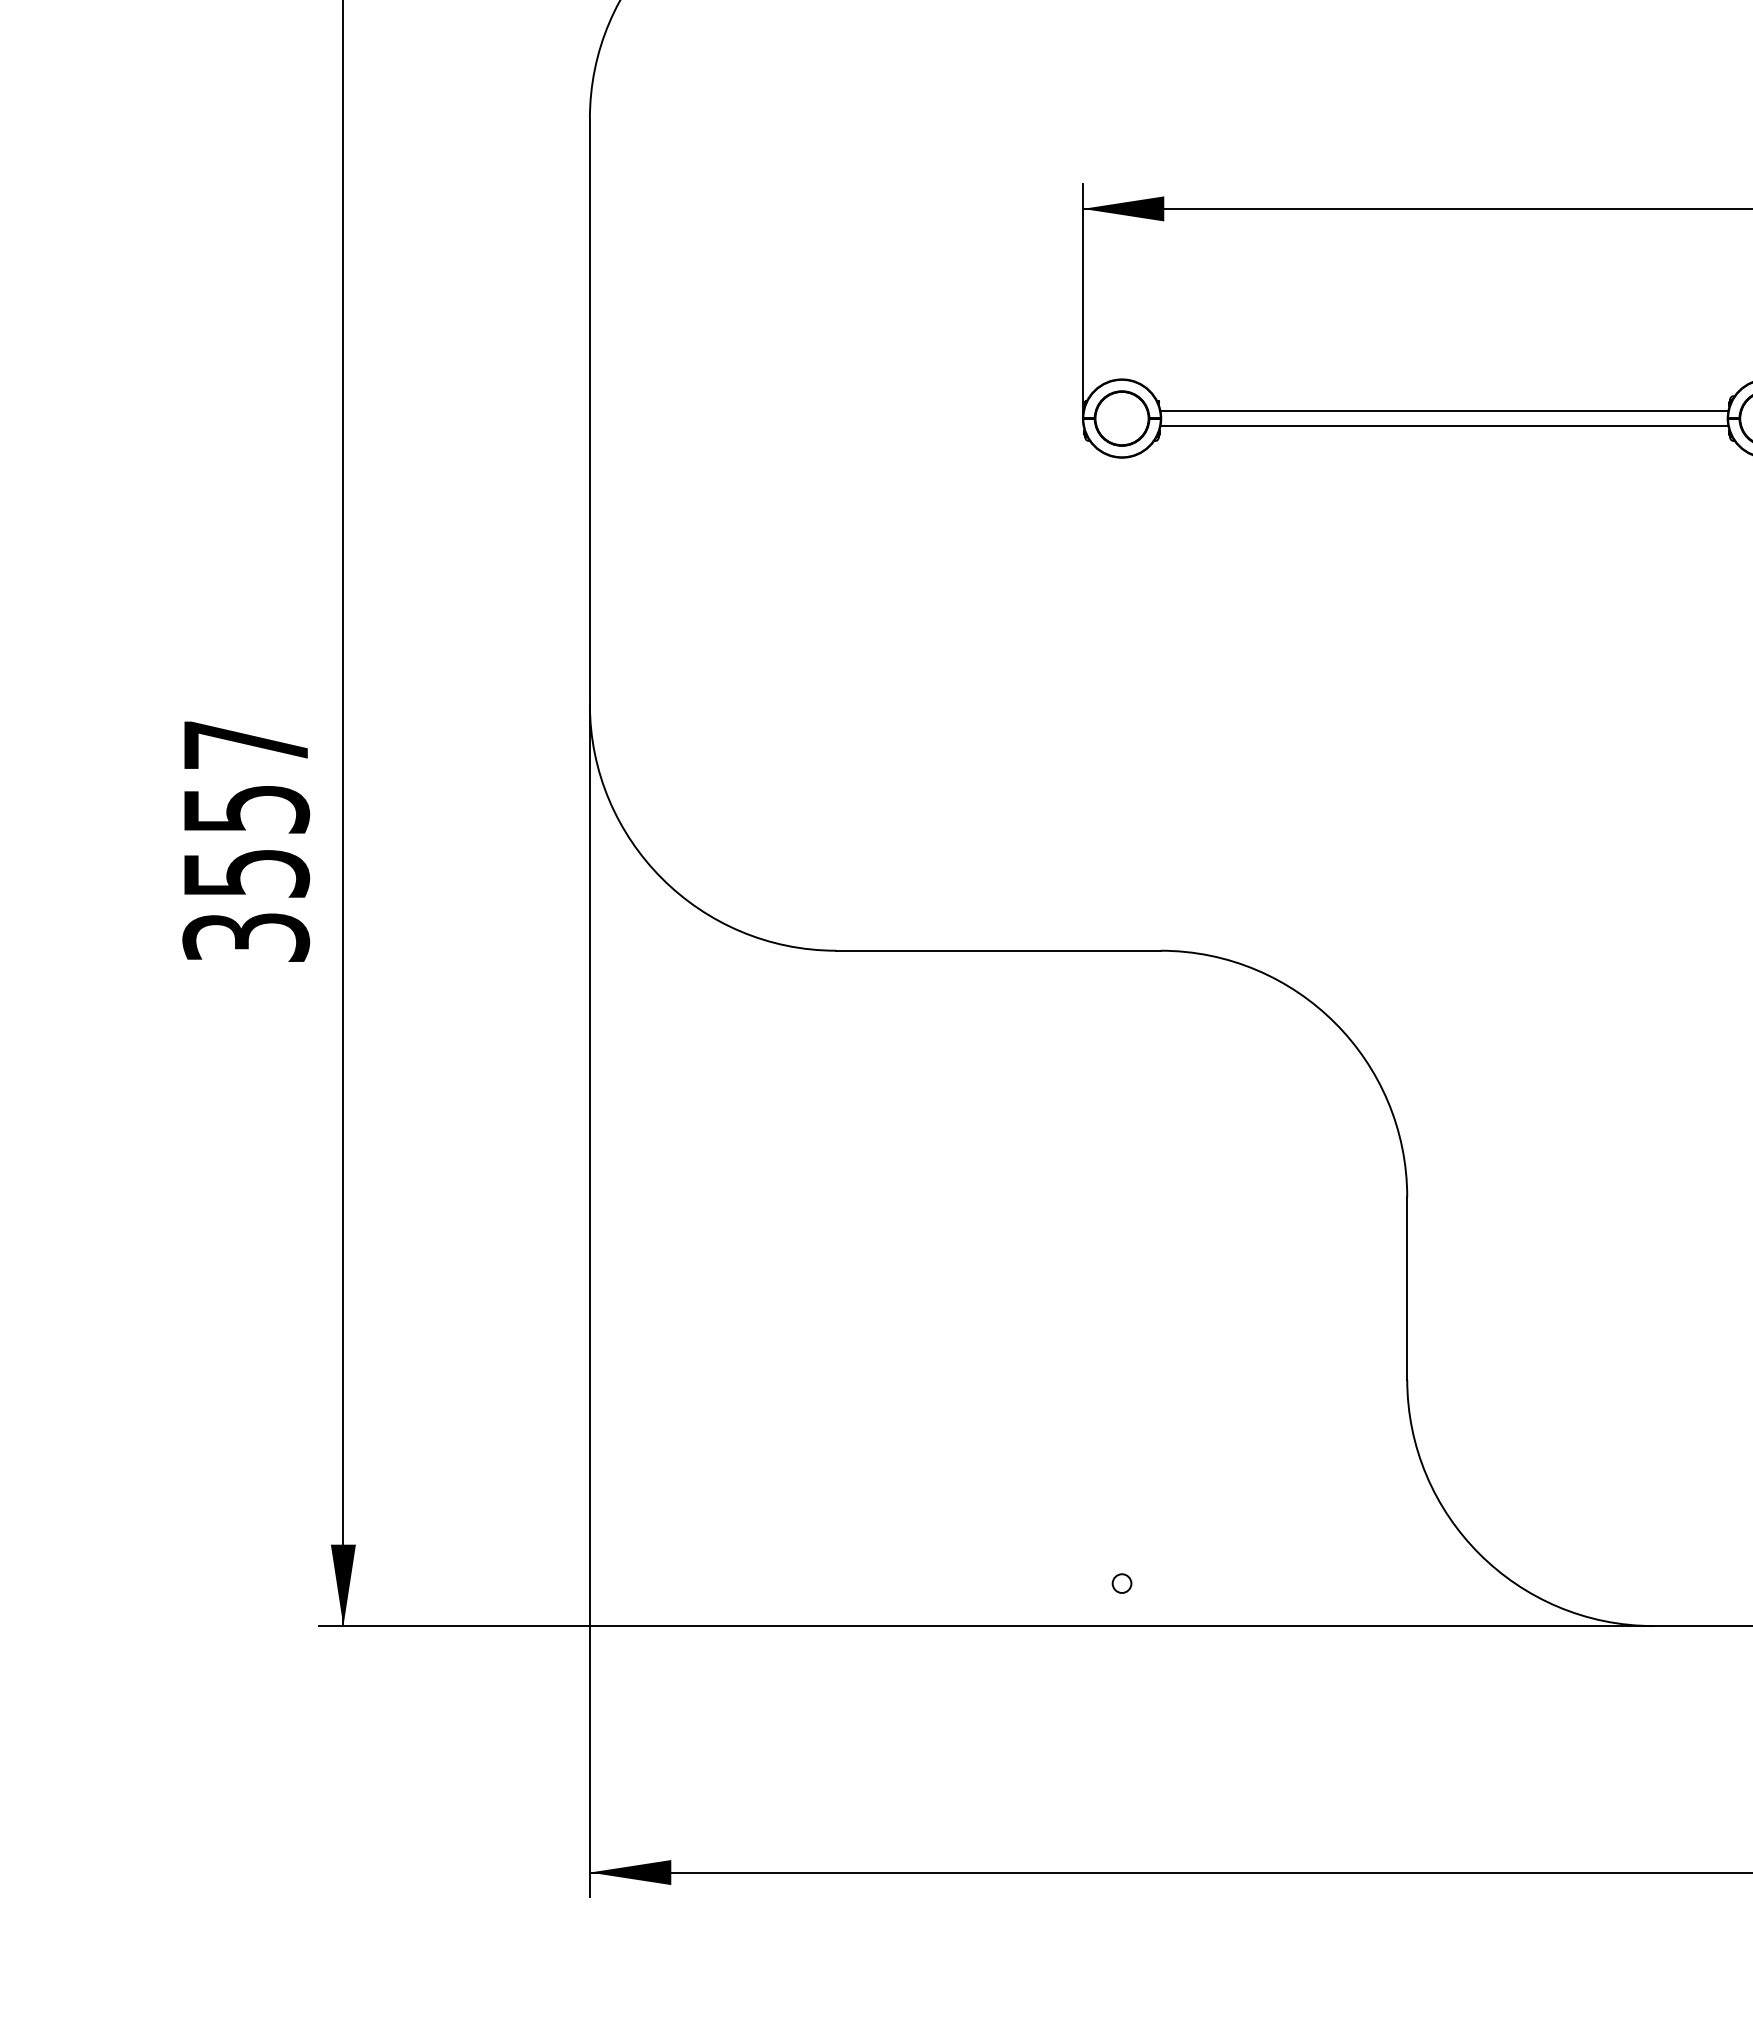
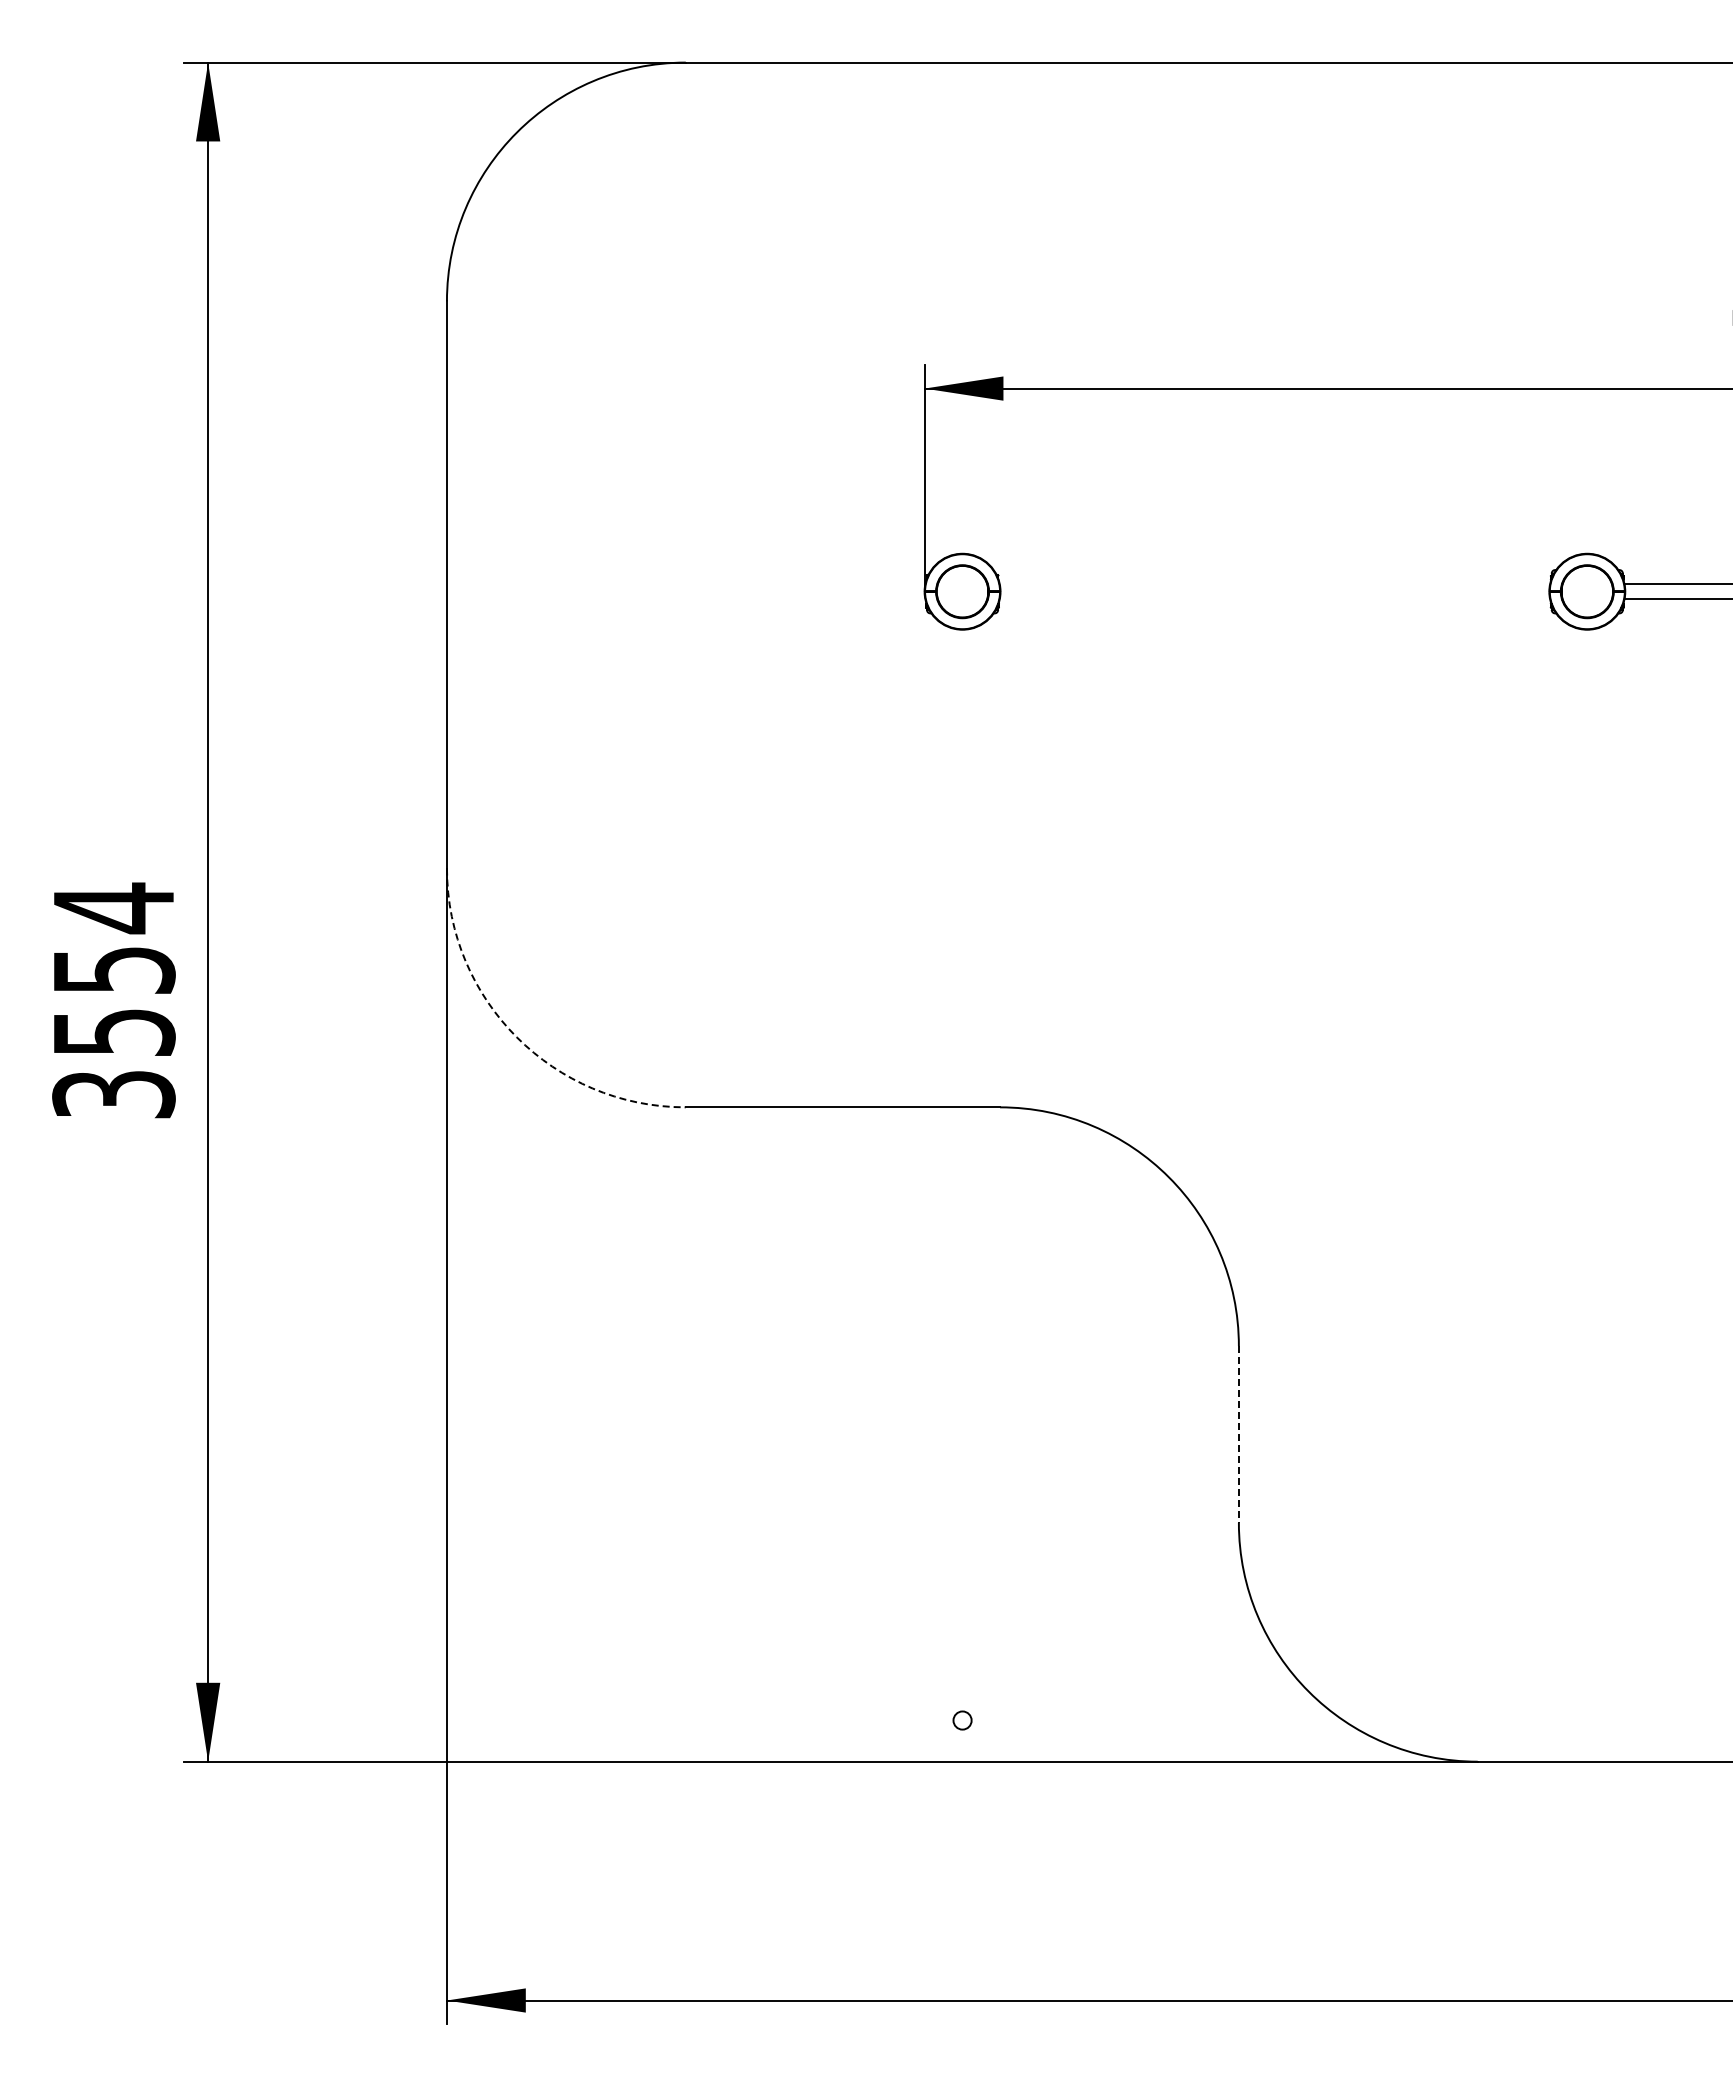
line: (1443, 411) -> (1274, 584), removed
line: (1443, 426) -> (1274, 599), removed
text: (245, 745) -> (113, 908), 3557 -> 3554
arc: (661, 878) -> (516, 1037), solid -> dashed
line: (1406, 1289) -> (1238, 1435), solid -> dashed

